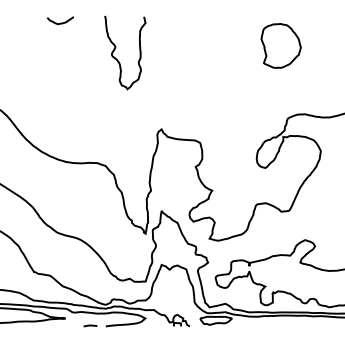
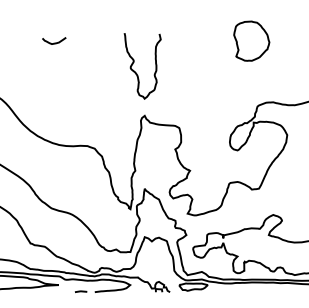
curve: (60, 22) -> (54, 42), moved
curve: (116, 47) -> (134, 61), moved

